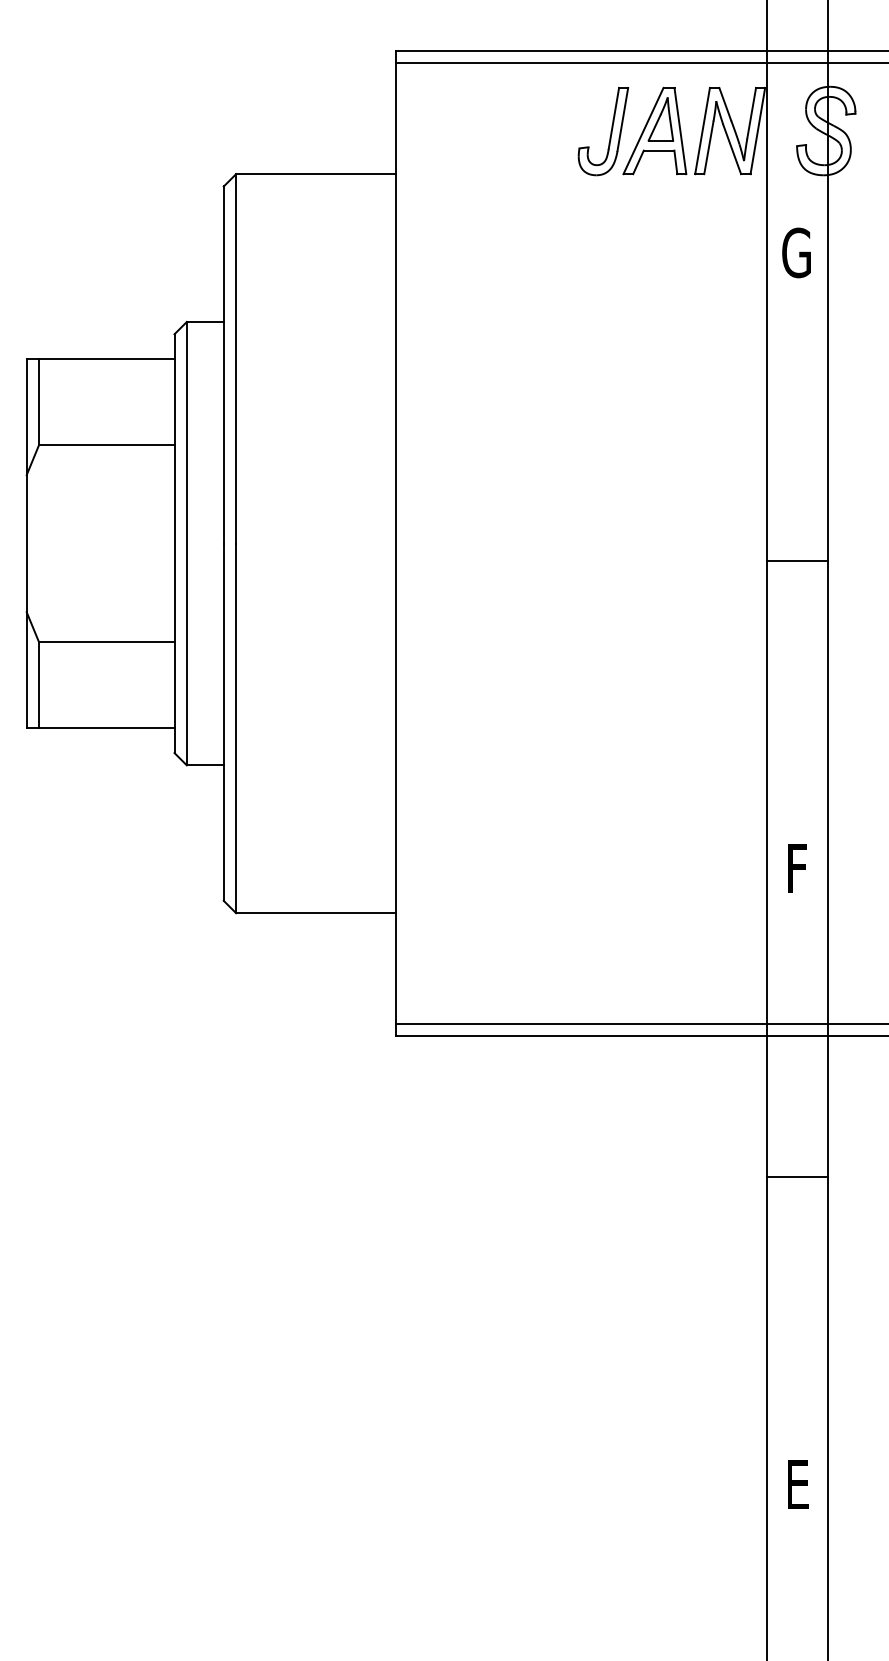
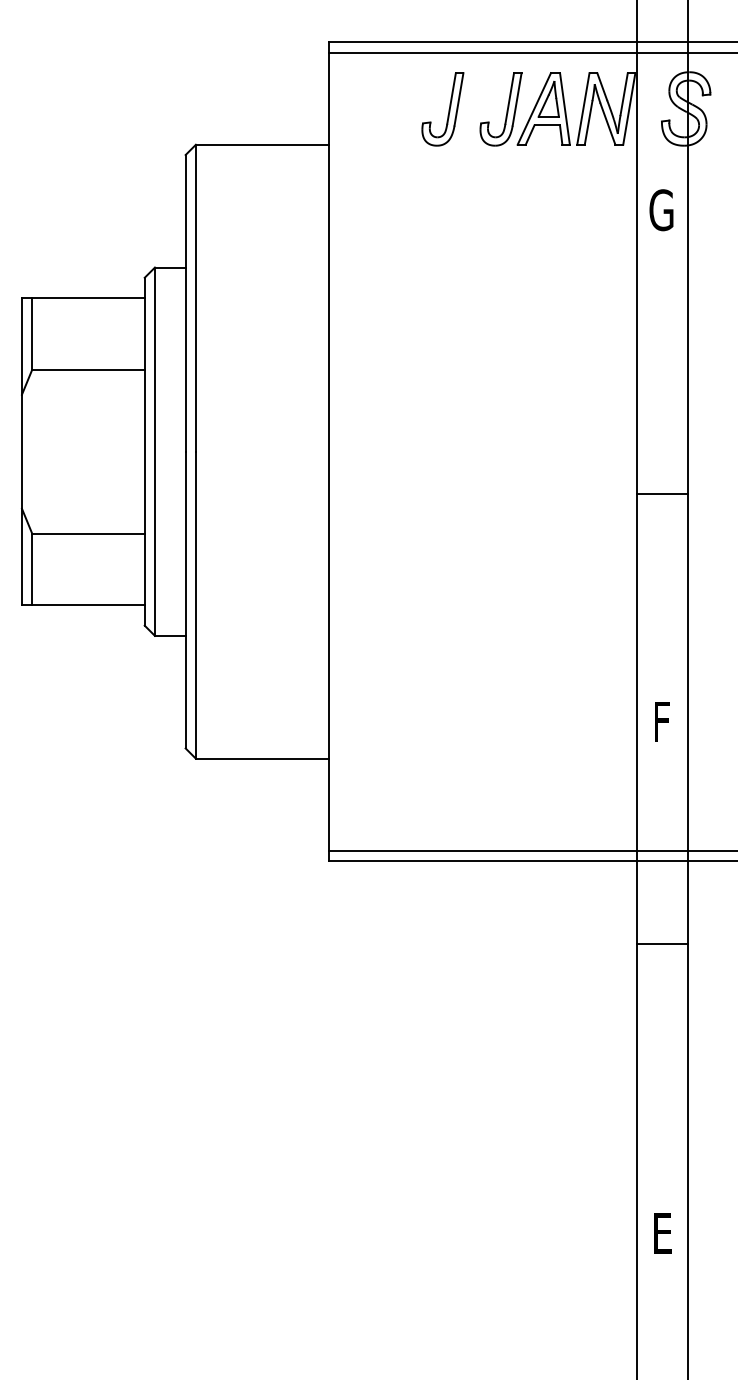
part: (540, 131) -> (448, 109), added
line: (797, 560) -> (662, 493), moved
line: (797, 1176) -> (662, 944), moved

